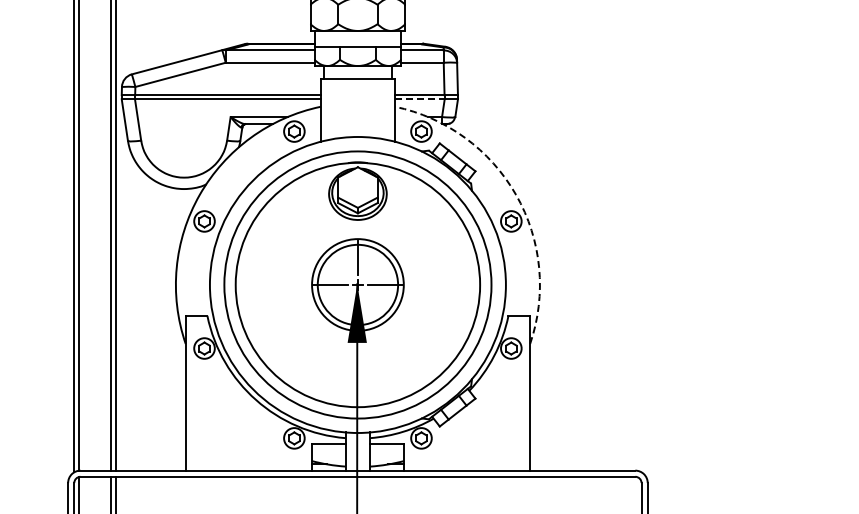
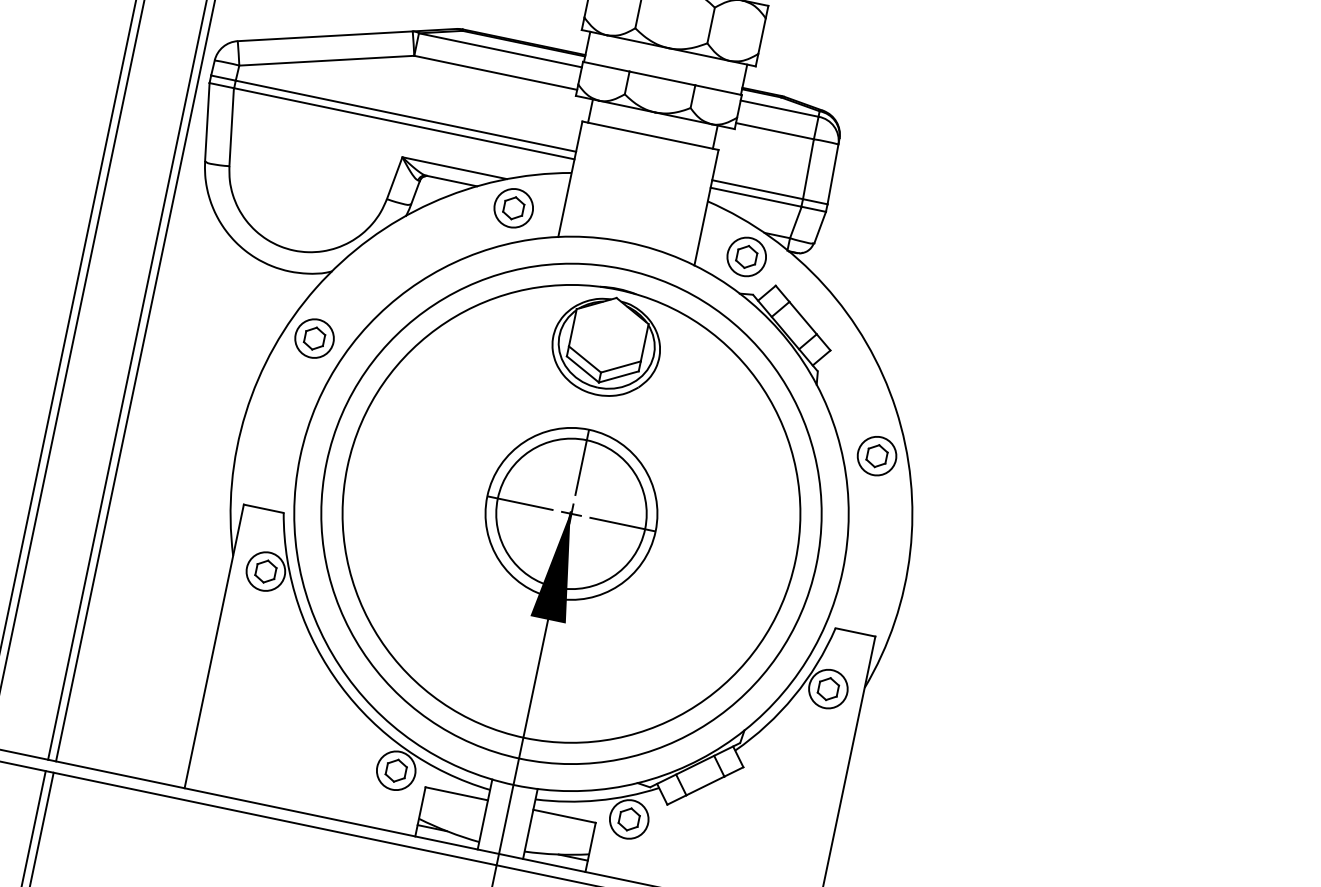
line: (419, 99) -> (755, 197), dashed -> solid
arc: (516, 194) -> (896, 408), dashed -> solid

